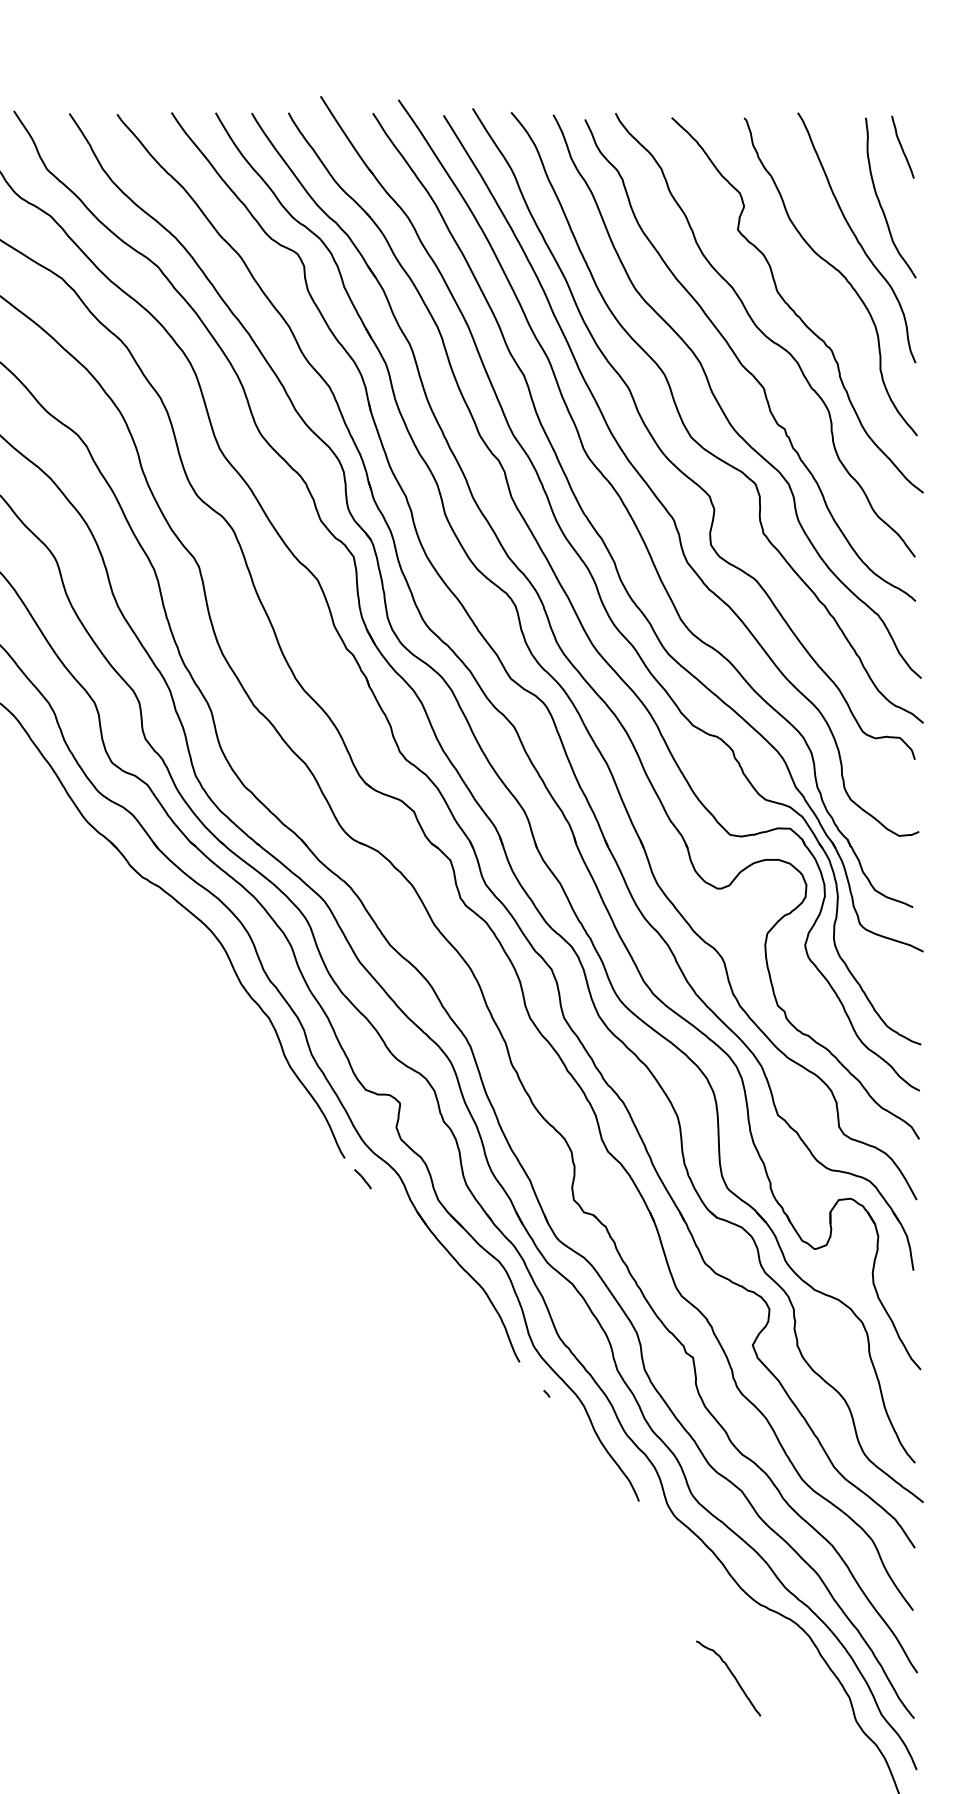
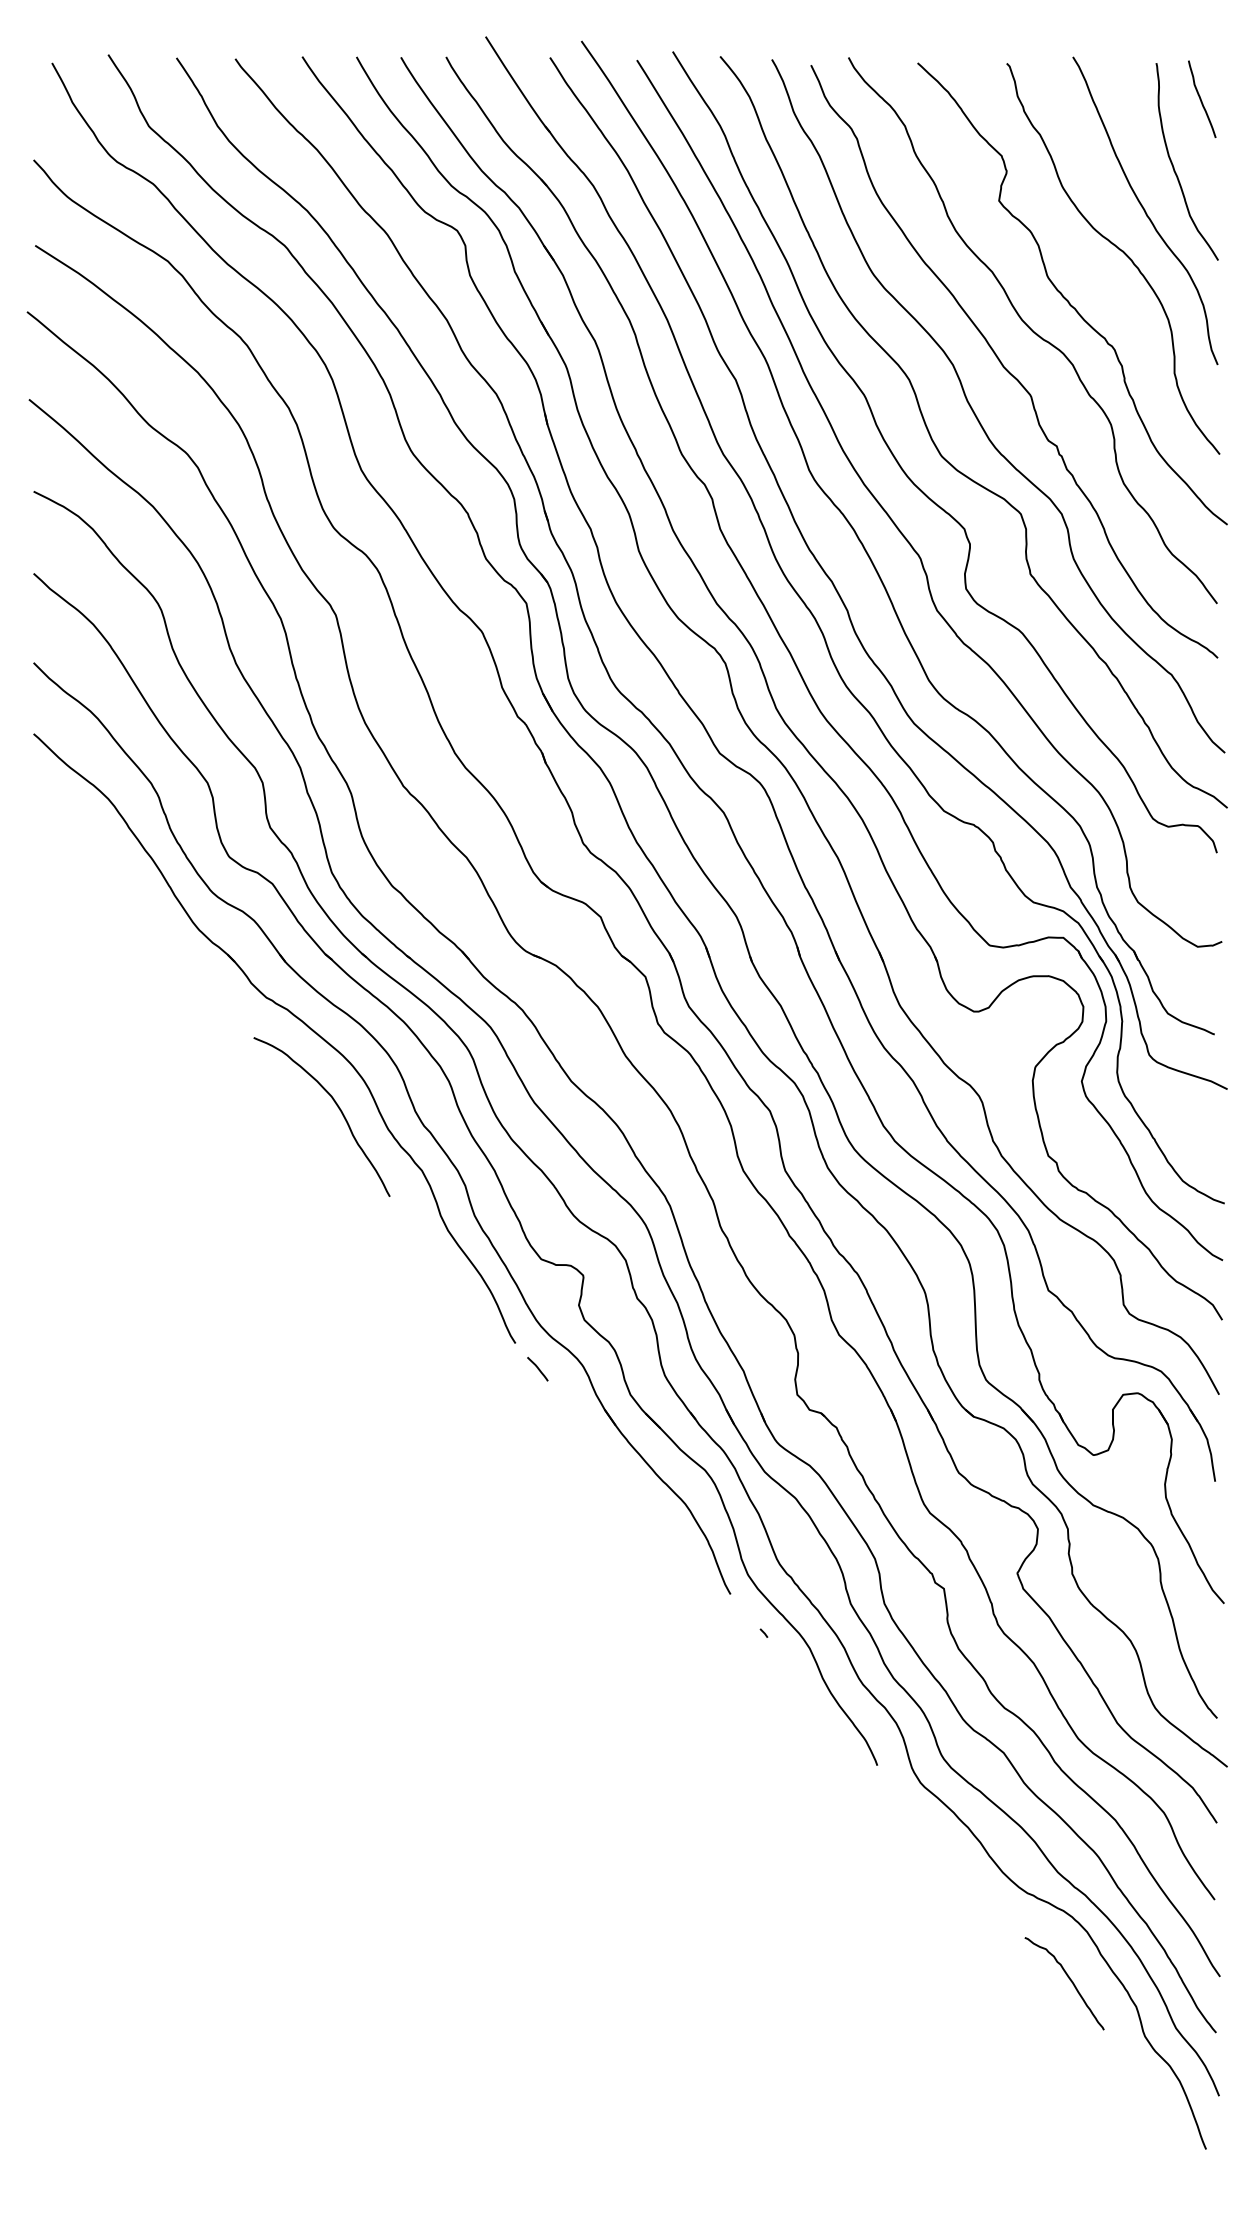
curve: (200, 966) -> (337, 1107), added
curve: (733, 1676) -> (1070, 1981), moved

